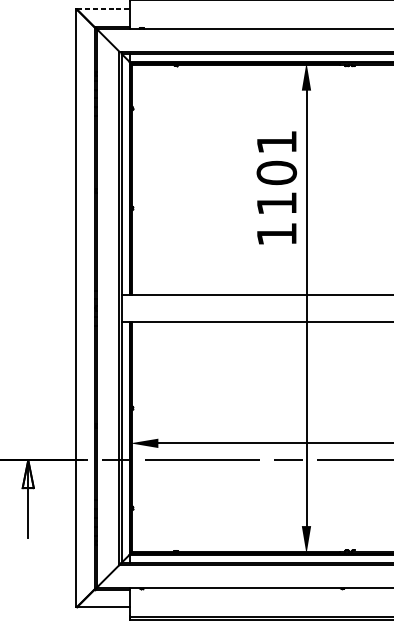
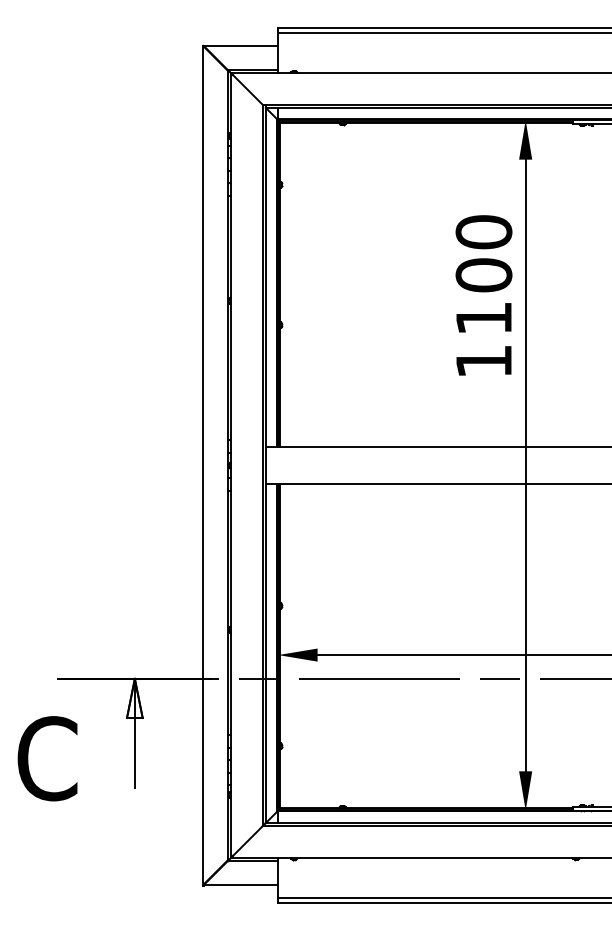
line: (104, 9) -> (241, 45), dashed -> solid
text: (276, 142) -> (483, 232), 1101 -> 1100

